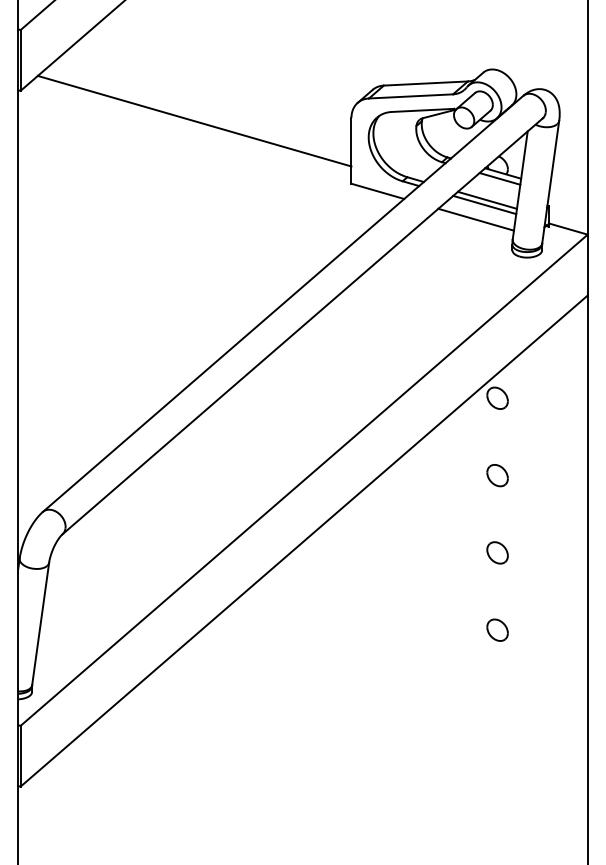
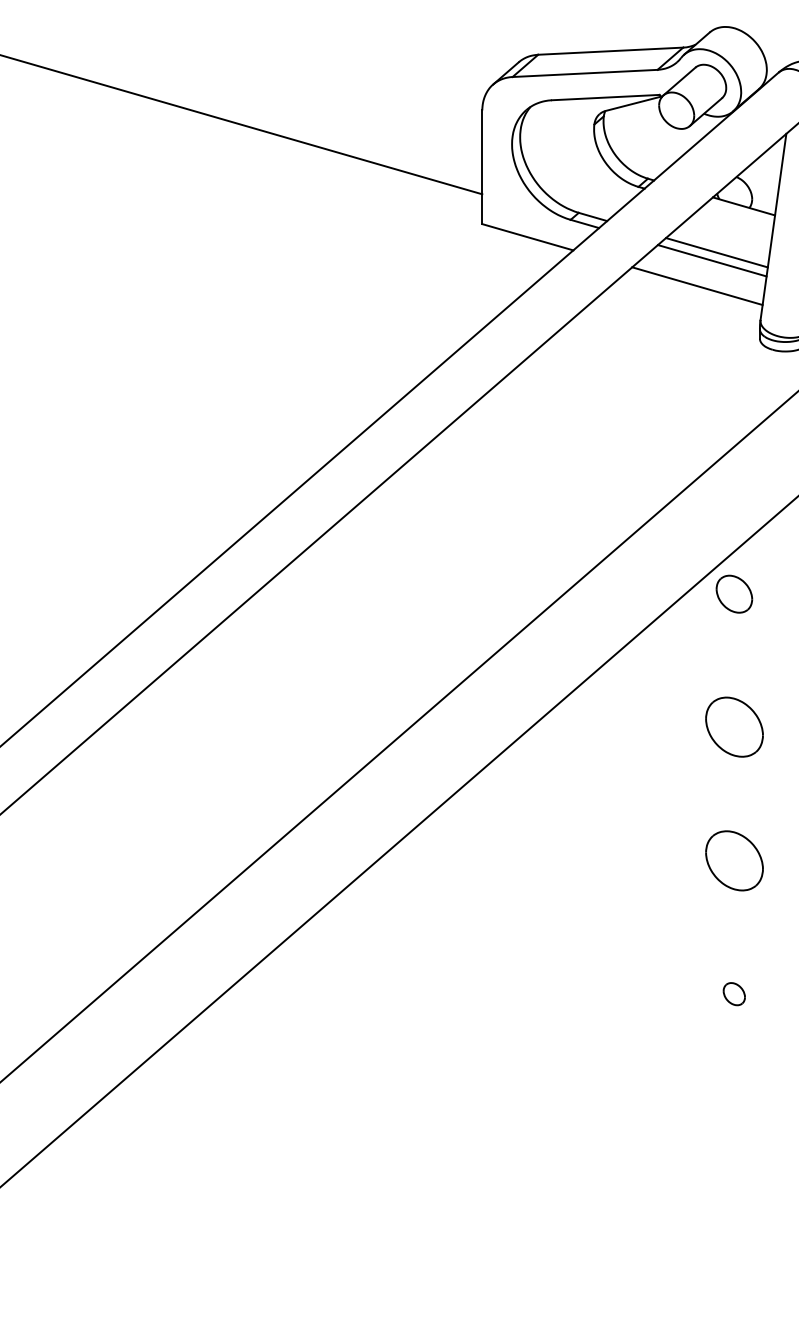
line: (499, 178) -> (737, 215), removed
part: (497, 475) -> (734, 727), size x1.6
part: (497, 552) -> (734, 860), size x1.6
part: (497, 629) -> (734, 993), size x0.6

